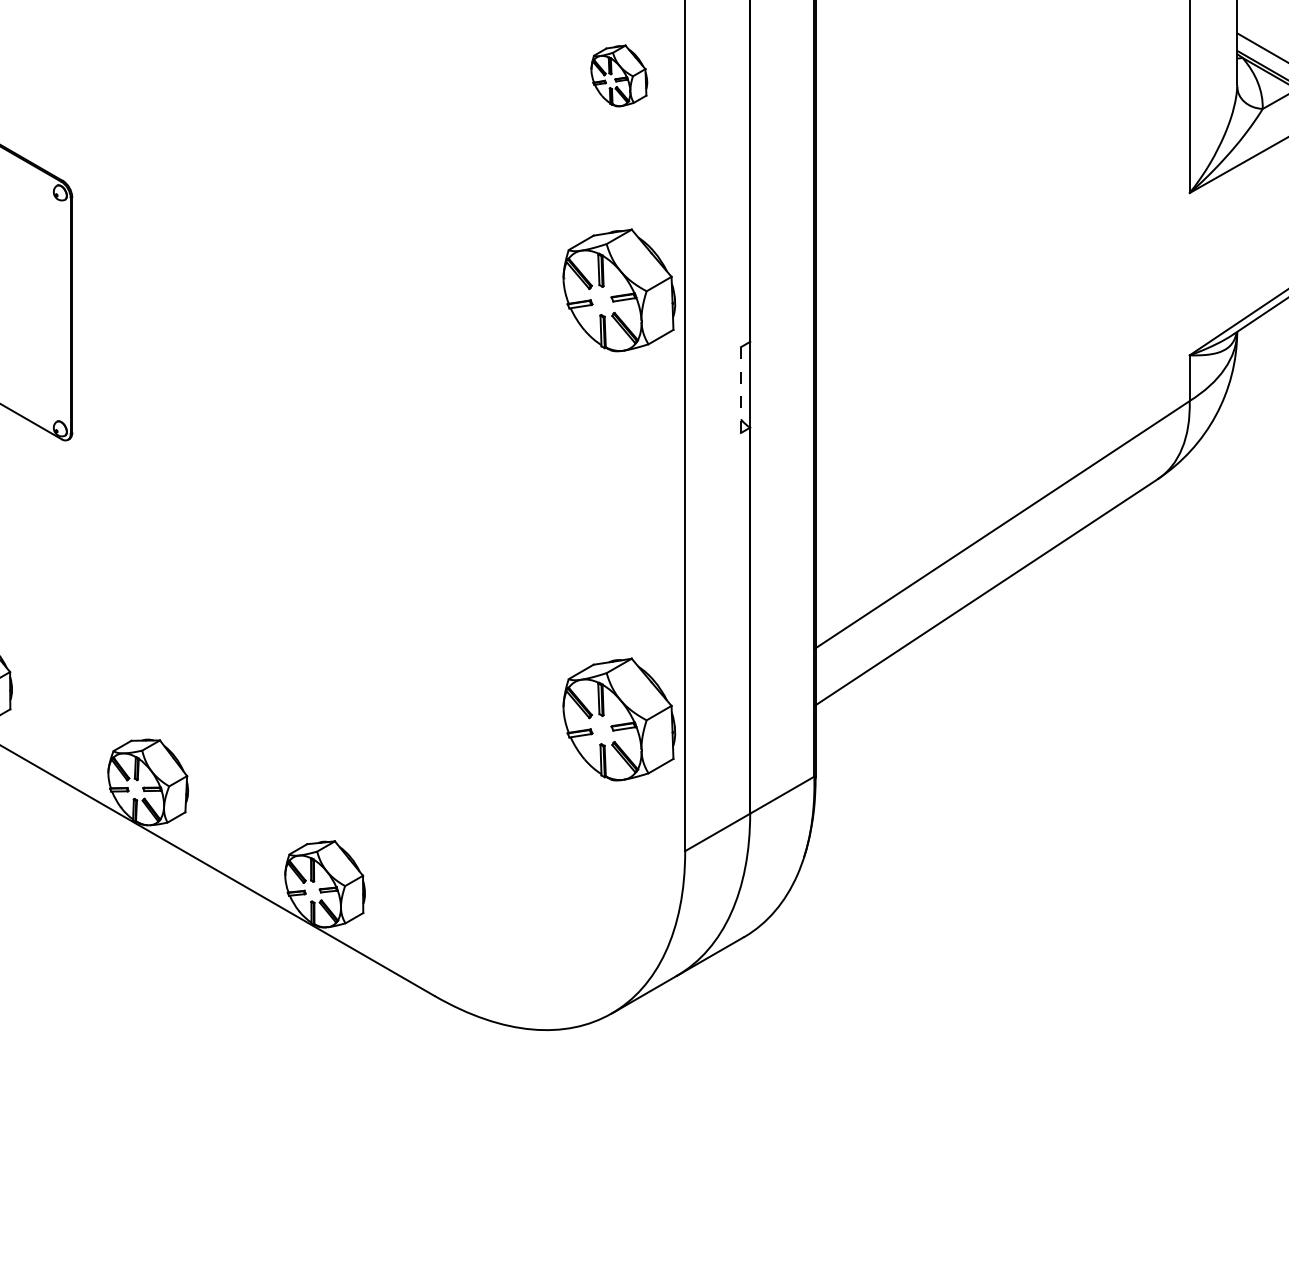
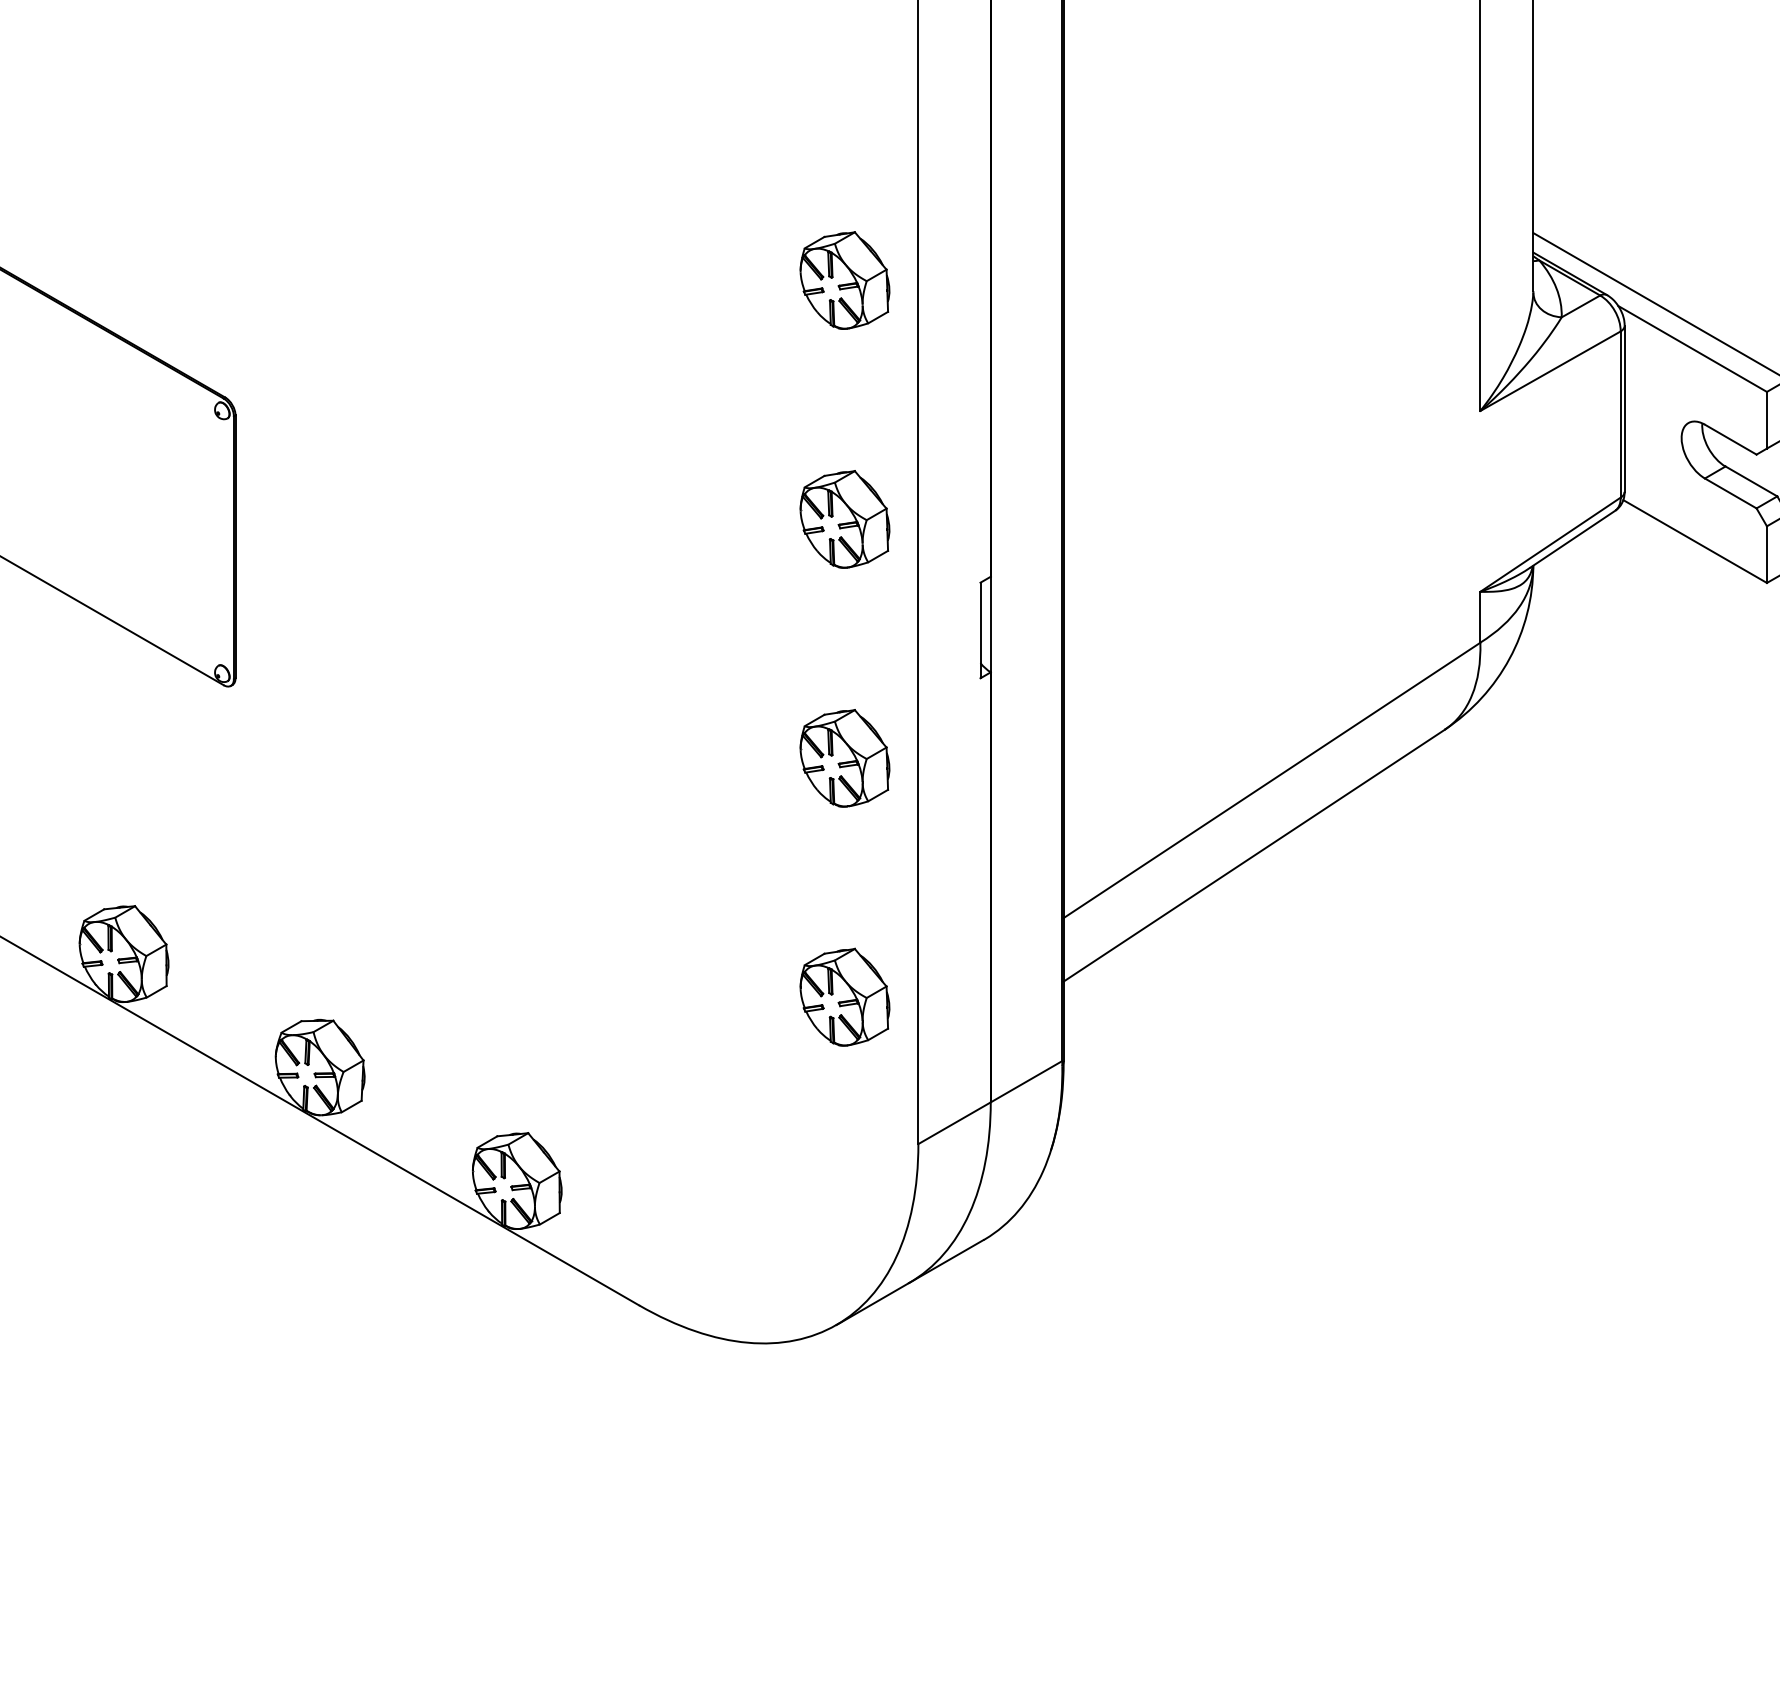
part: (618, 75) -> (844, 280), size x1.43
part: (618, 290) -> (844, 519), size x0.71
line: (740, 390) -> (980, 630), dashed -> solid
part: (618, 505) -> (844, 758), added
part: (618, 718) -> (844, 996), size x0.71

